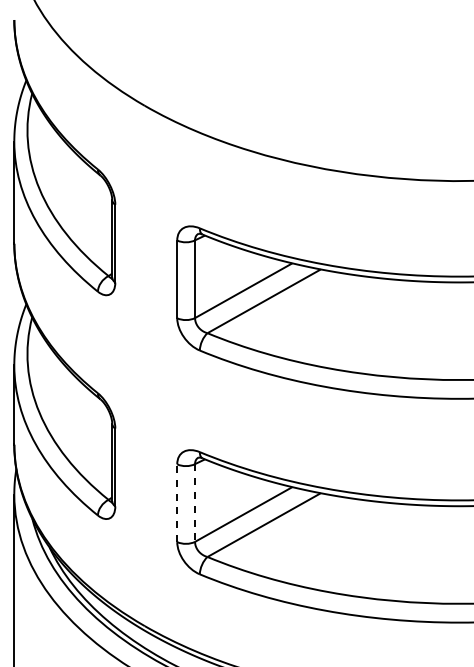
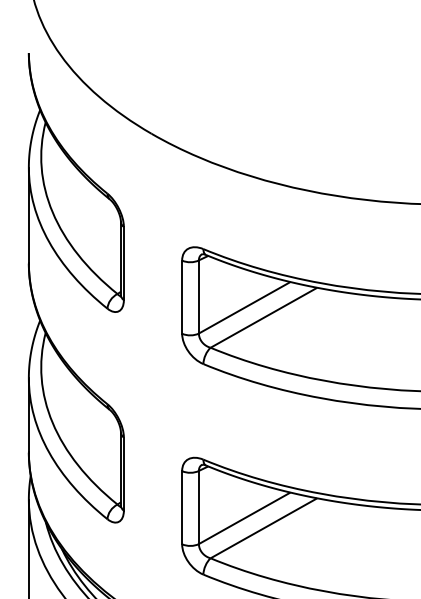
line: (195, 502) -> (199, 507), dashed -> solid
line: (177, 503) -> (182, 507), dashed -> solid

